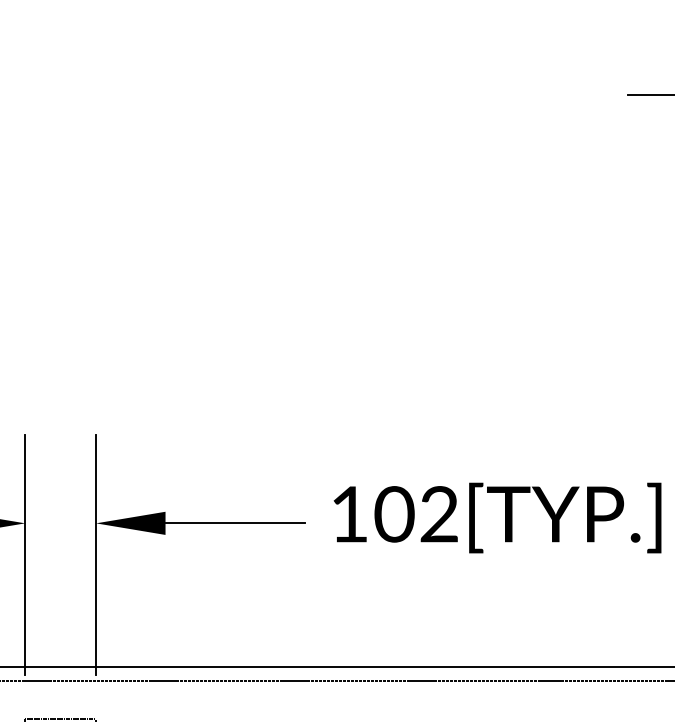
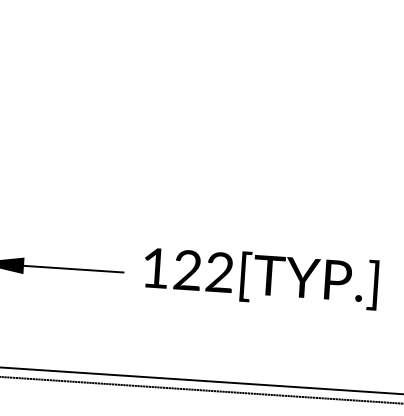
text: (394, 514) -> (187, 270), 102[TYP.] -> 122[TYP.]

